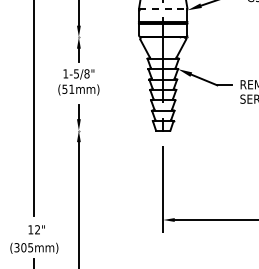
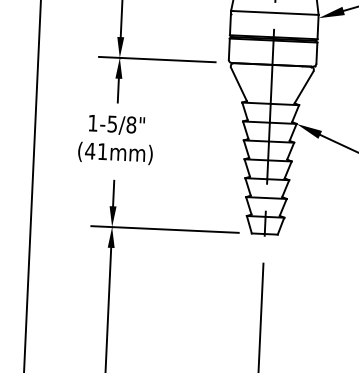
line: (163, 8) -> (275, 12), dashed -> solid
line: (99, 37) -> (157, 60), added
text: (64, 88) -> (89, 149), (51mm) -> (41mm)
line: (107, 130) -> (163, 229), added

